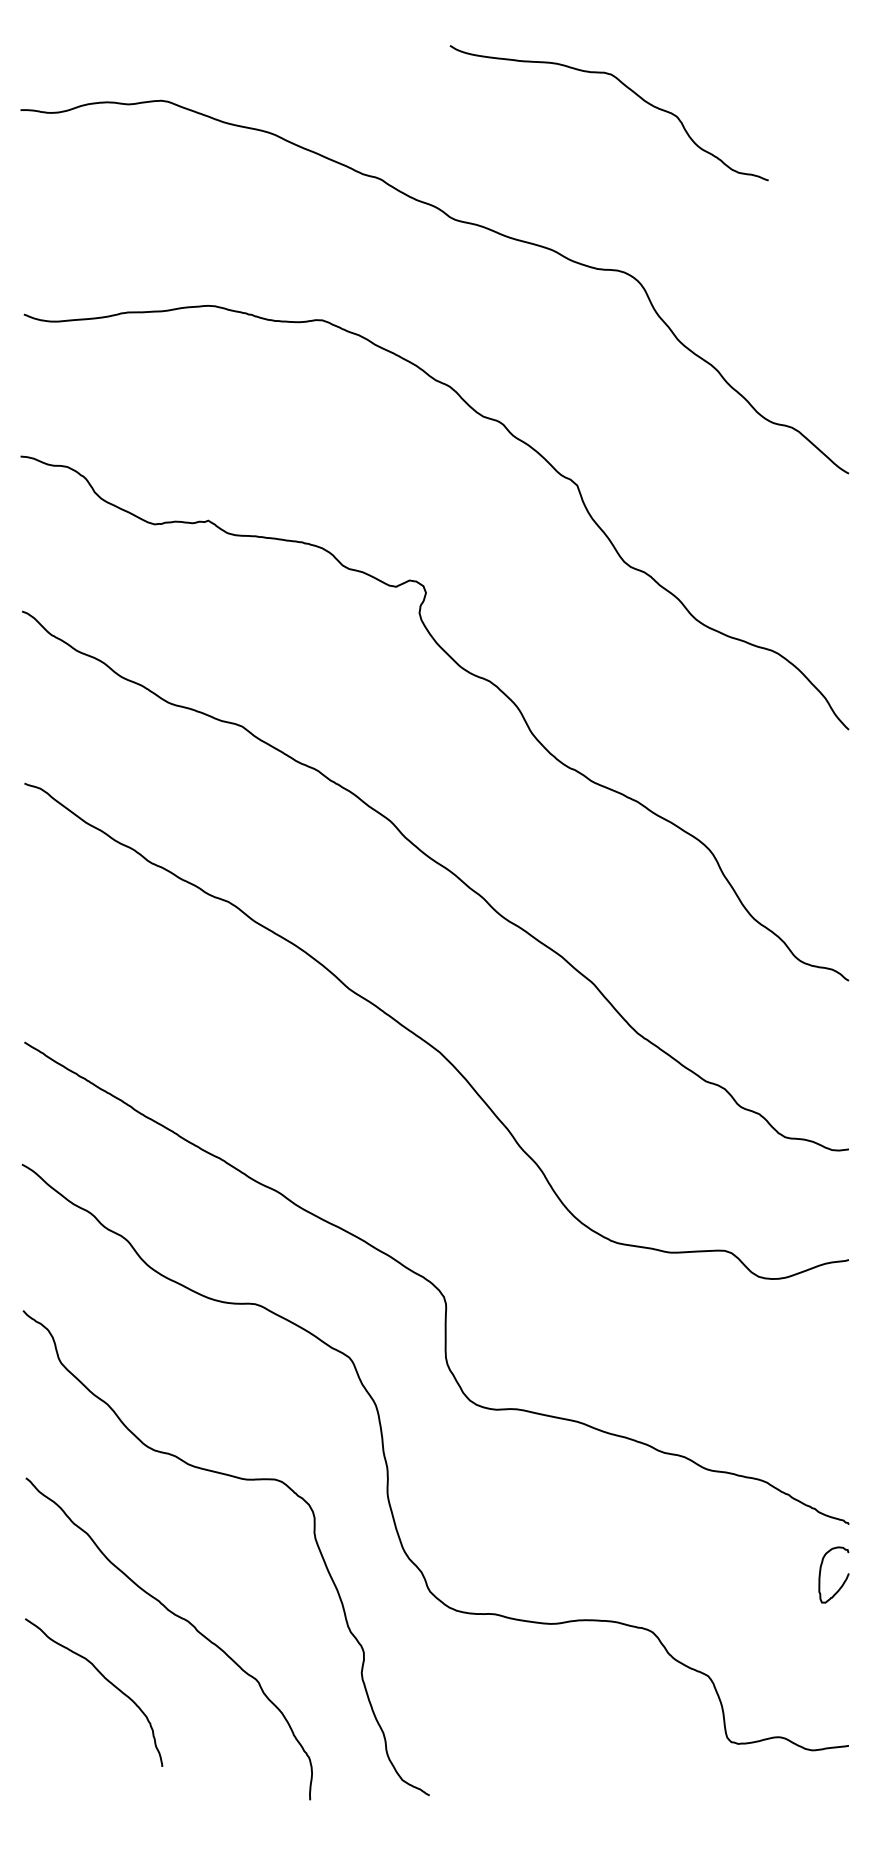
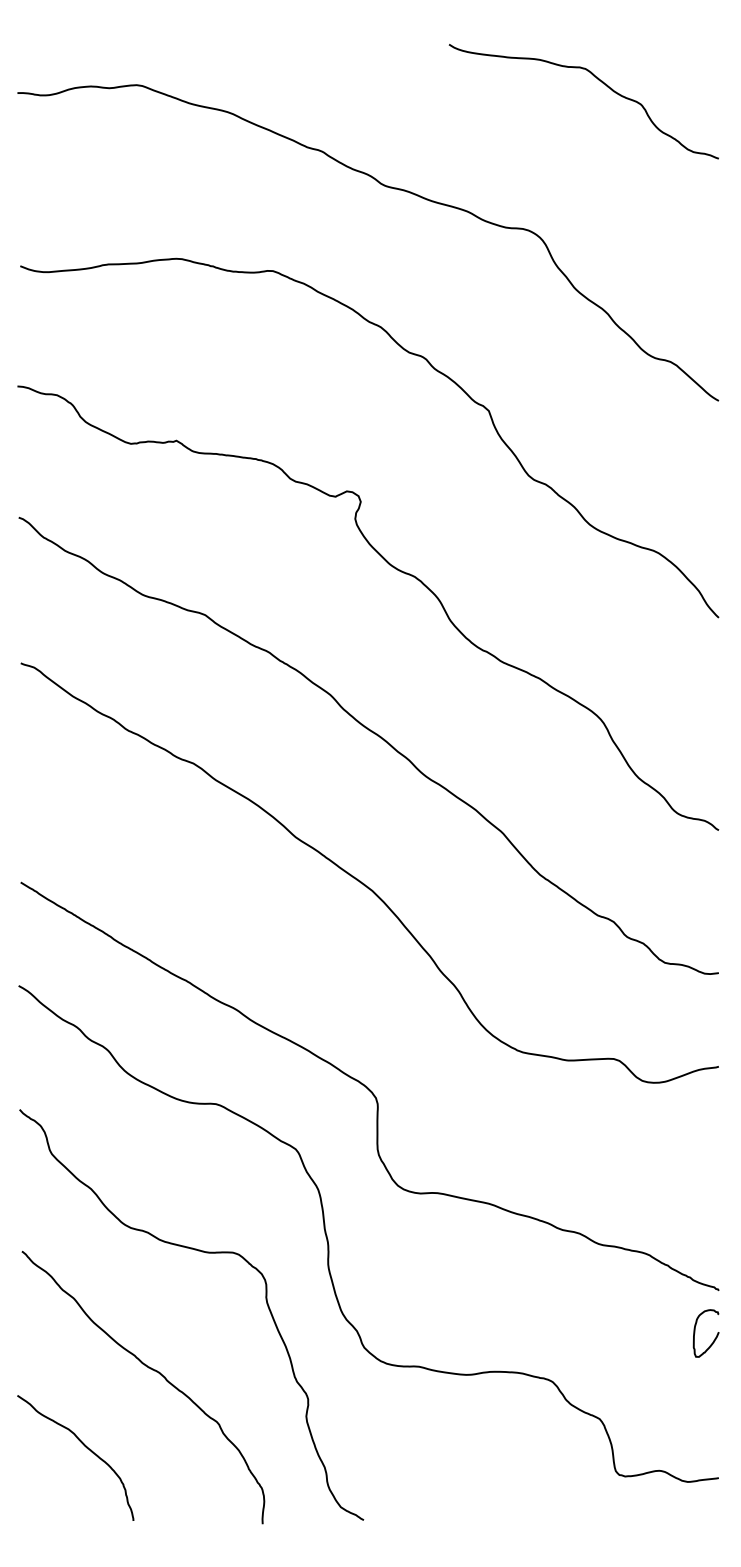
curve: (626, 88) -> (598, 80), moved
curve: (105, 1680) -> (85, 1447), moved

